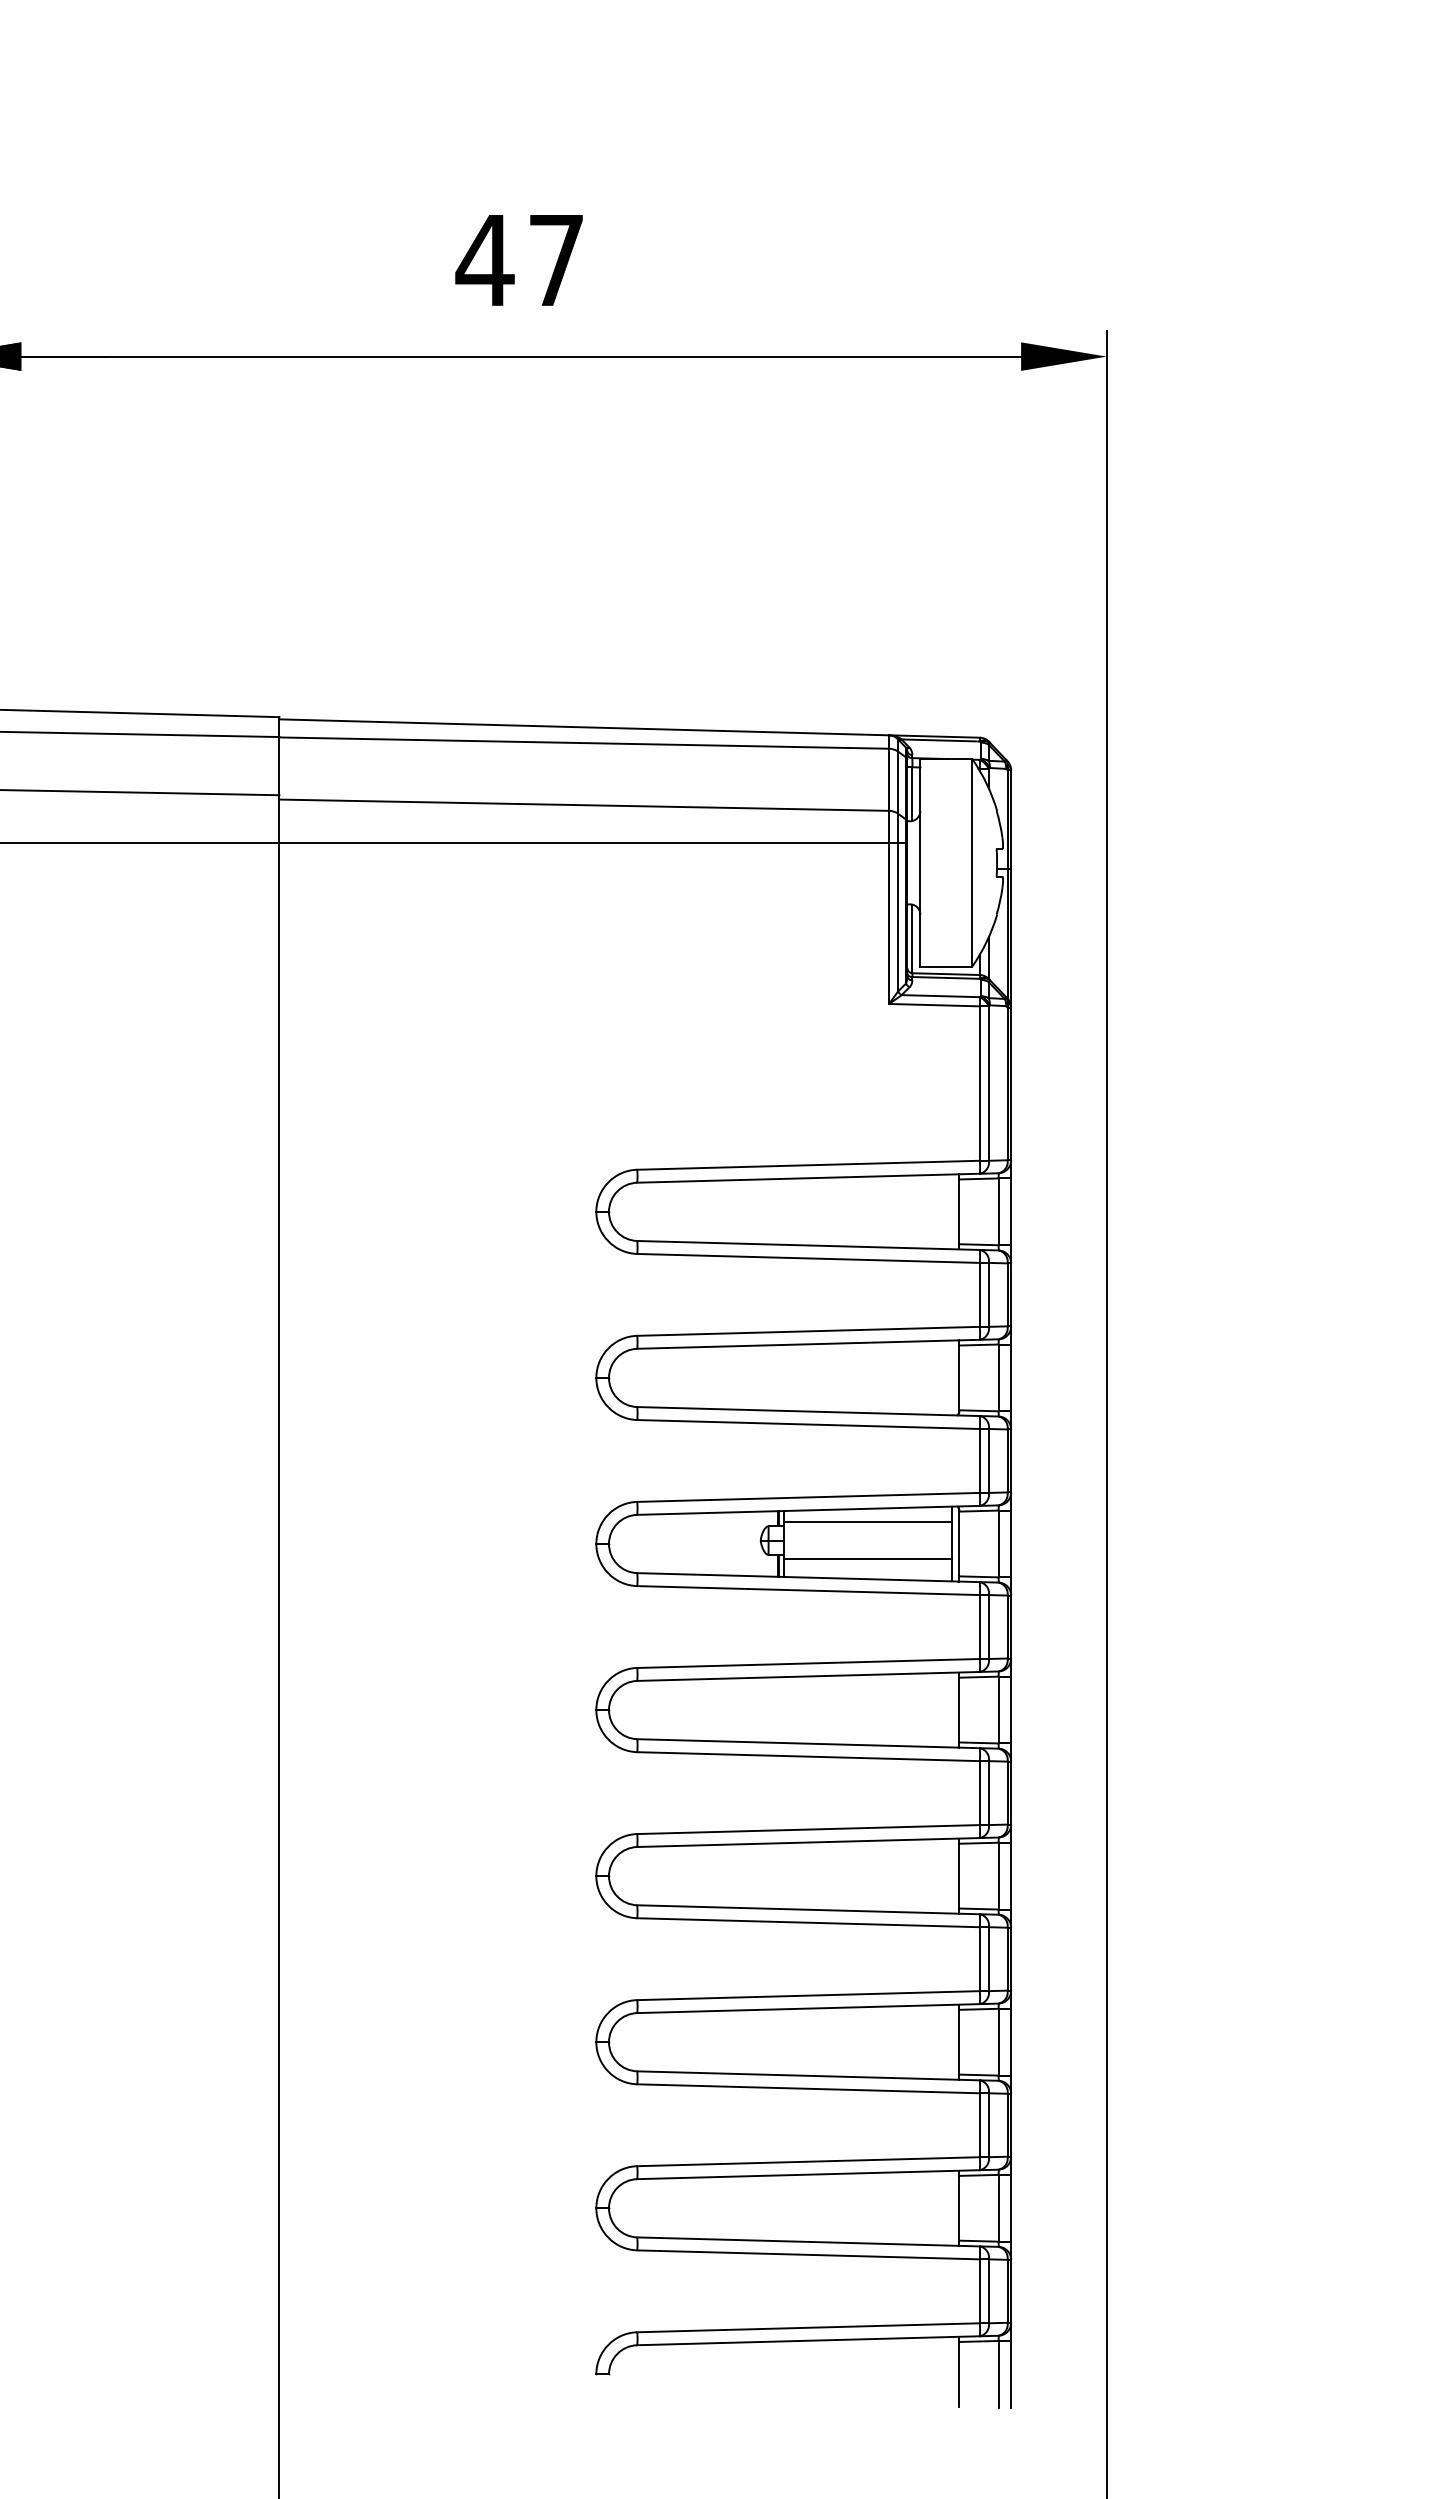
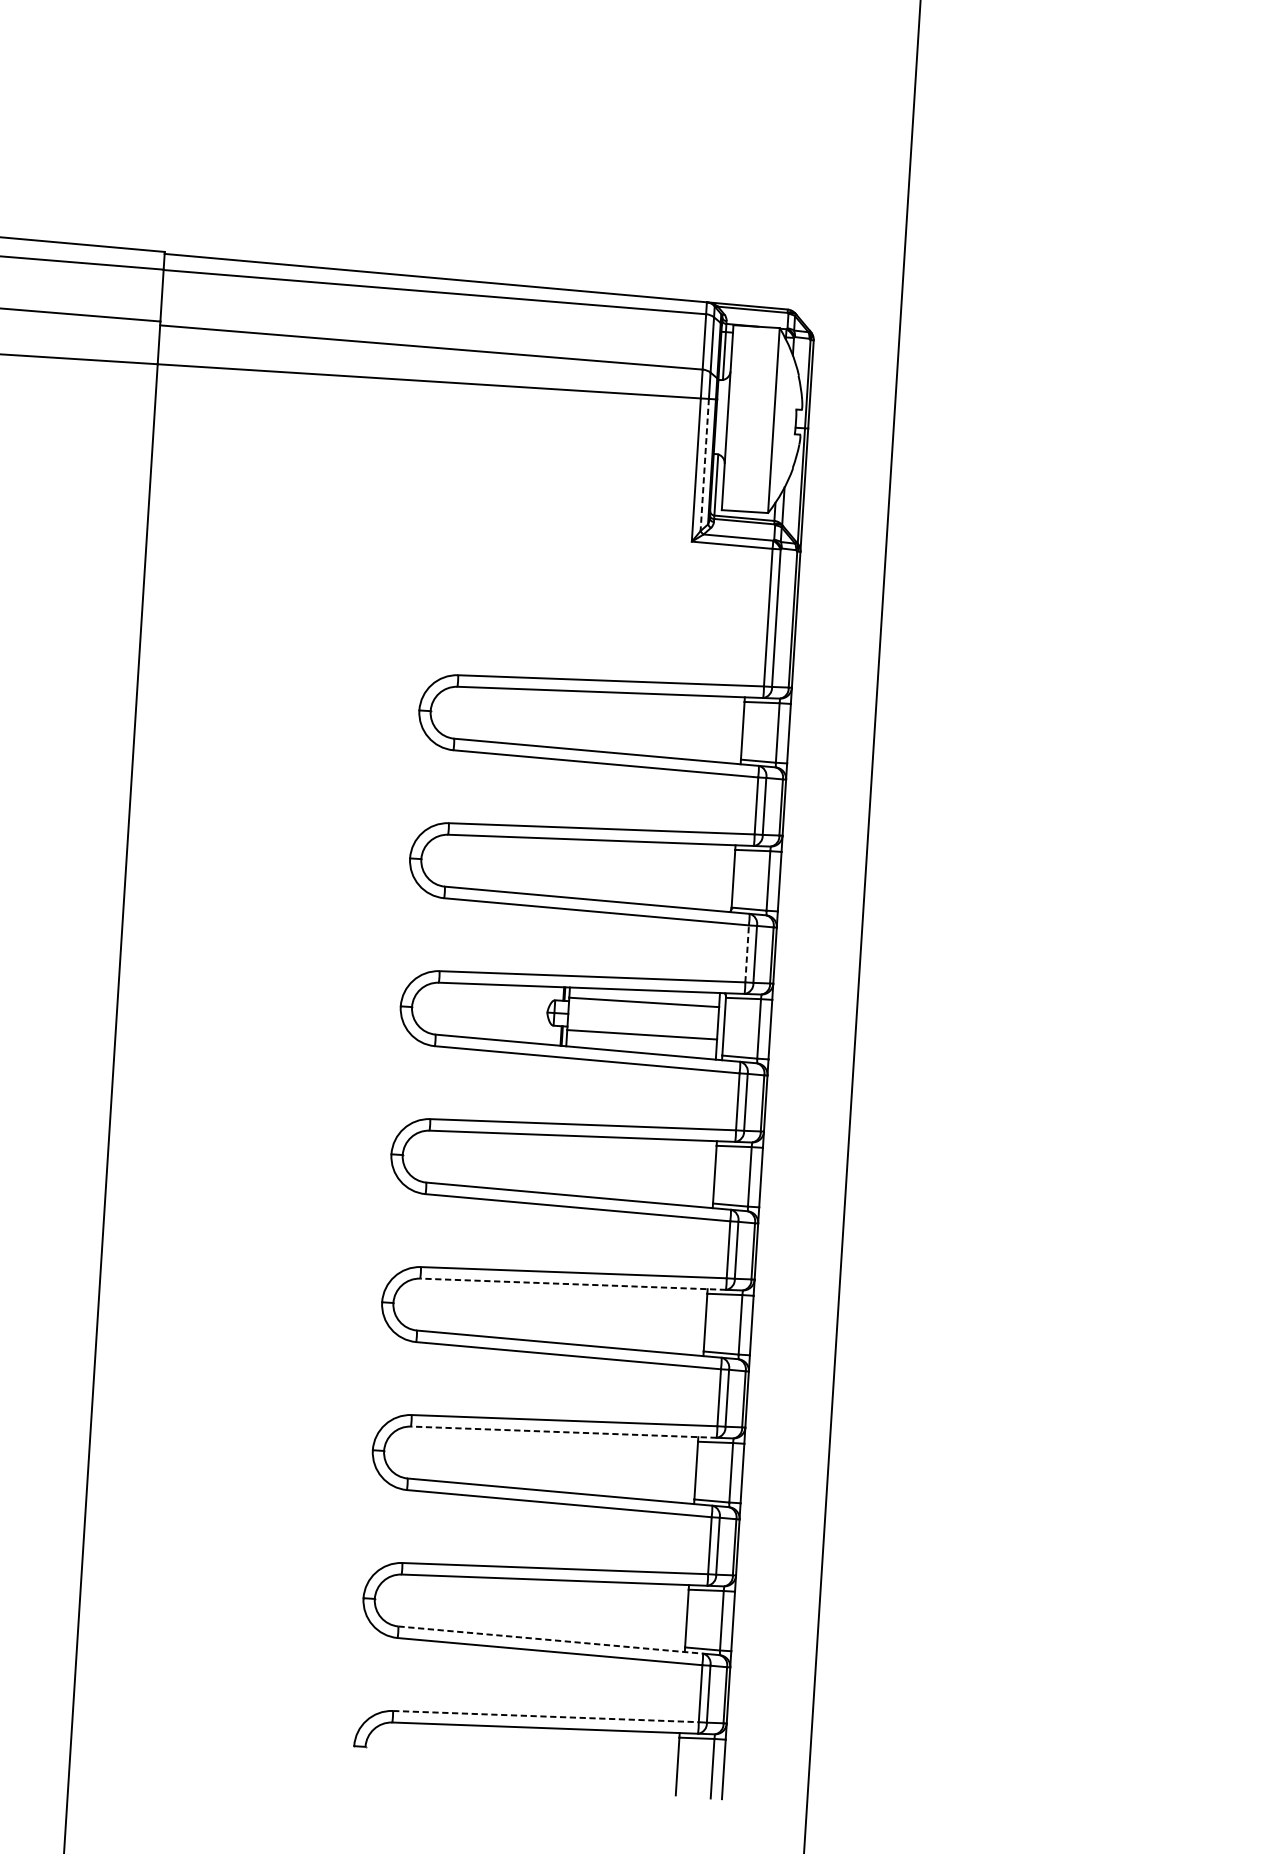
line: (898, 917) -> (705, 465), solid -> dashed
line: (979, 1460) -> (746, 953), solid -> dashed
line: (808, 1842) -> (573, 1284), solid -> dashed
line: (808, 2008) -> (563, 1432), solid -> dashed
line: (809, 2241) -> (551, 1639), solid -> dashed
line: (809, 2327) -> (546, 1716), solid -> dashed

